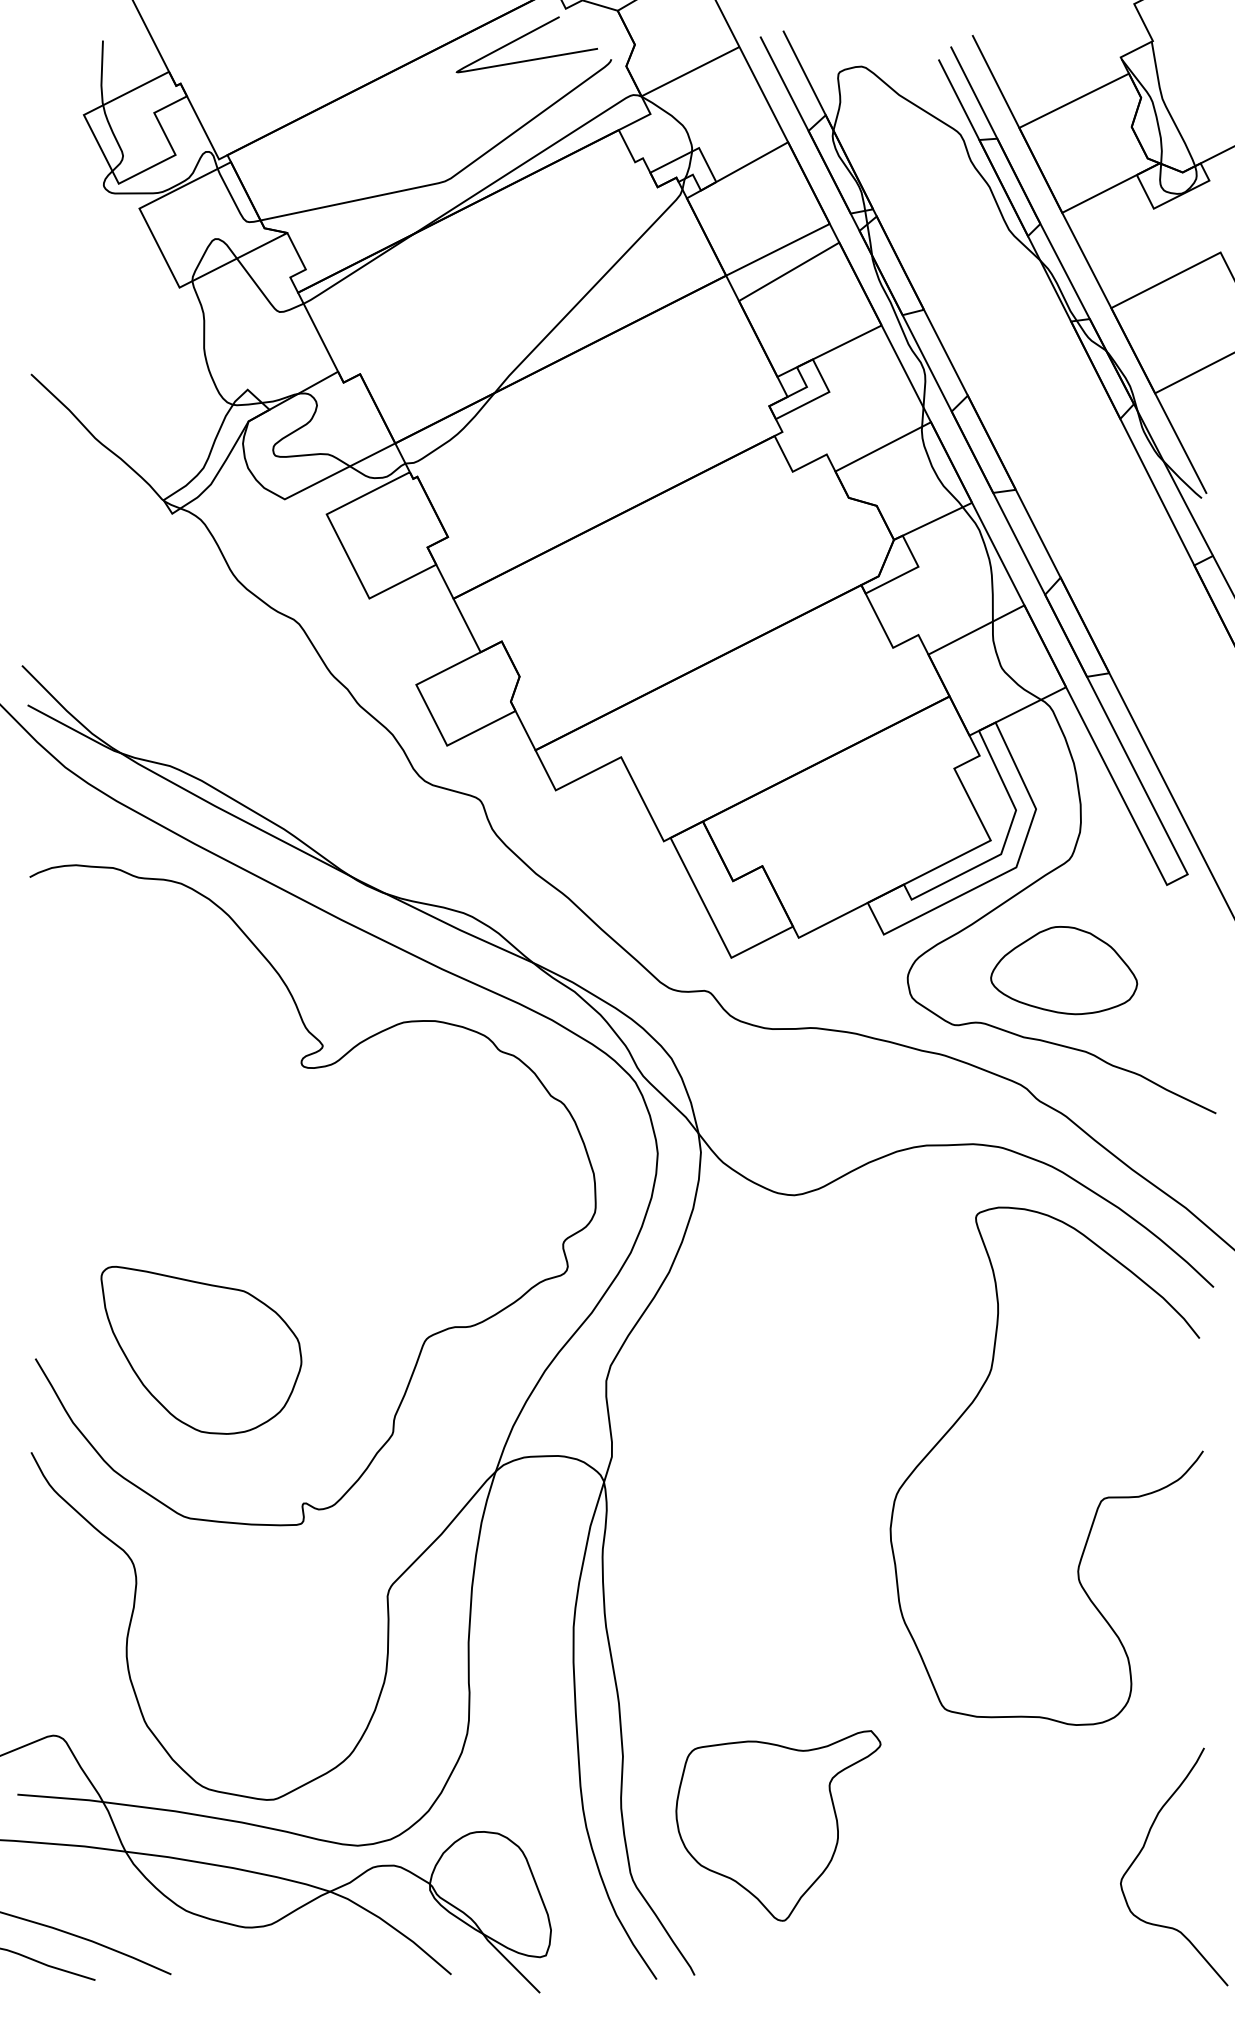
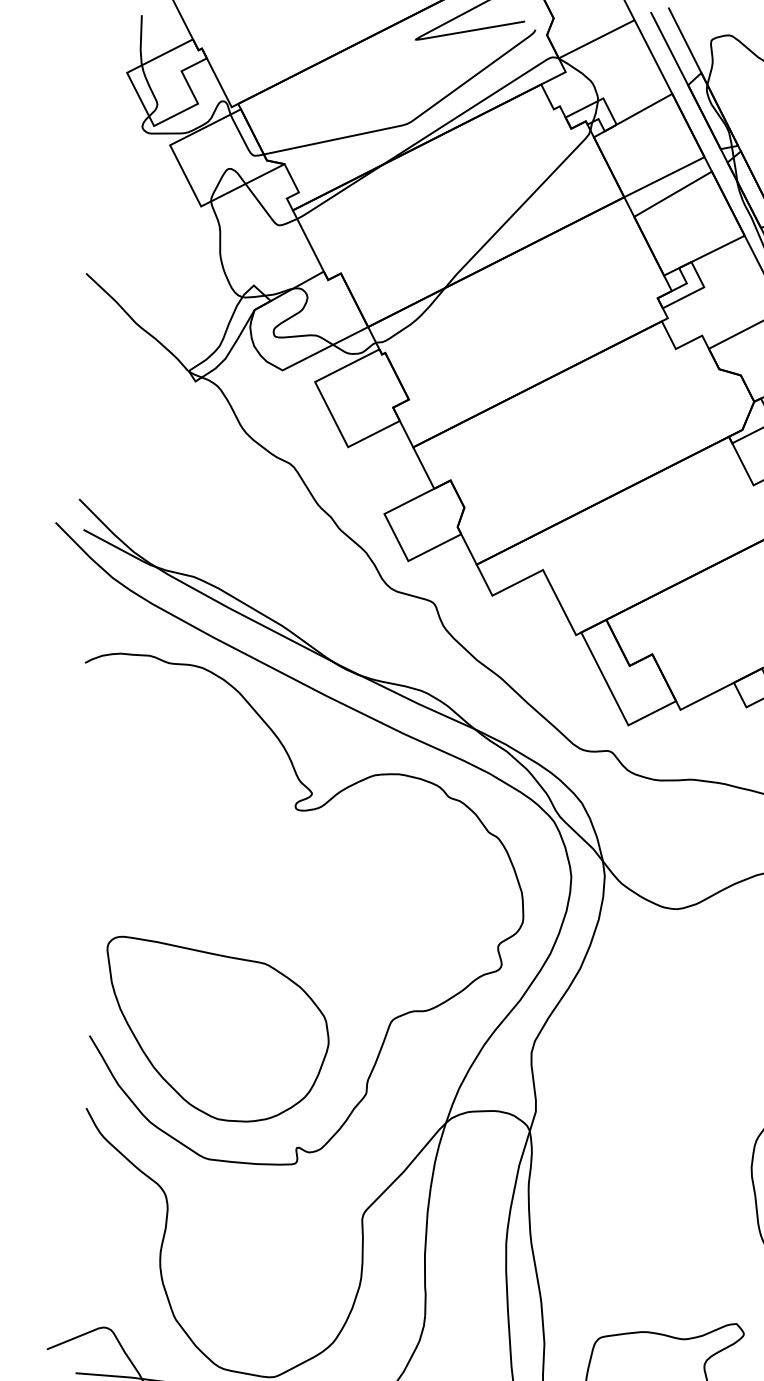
part: (201, 1350) -> (218, 1029), size x1.43

